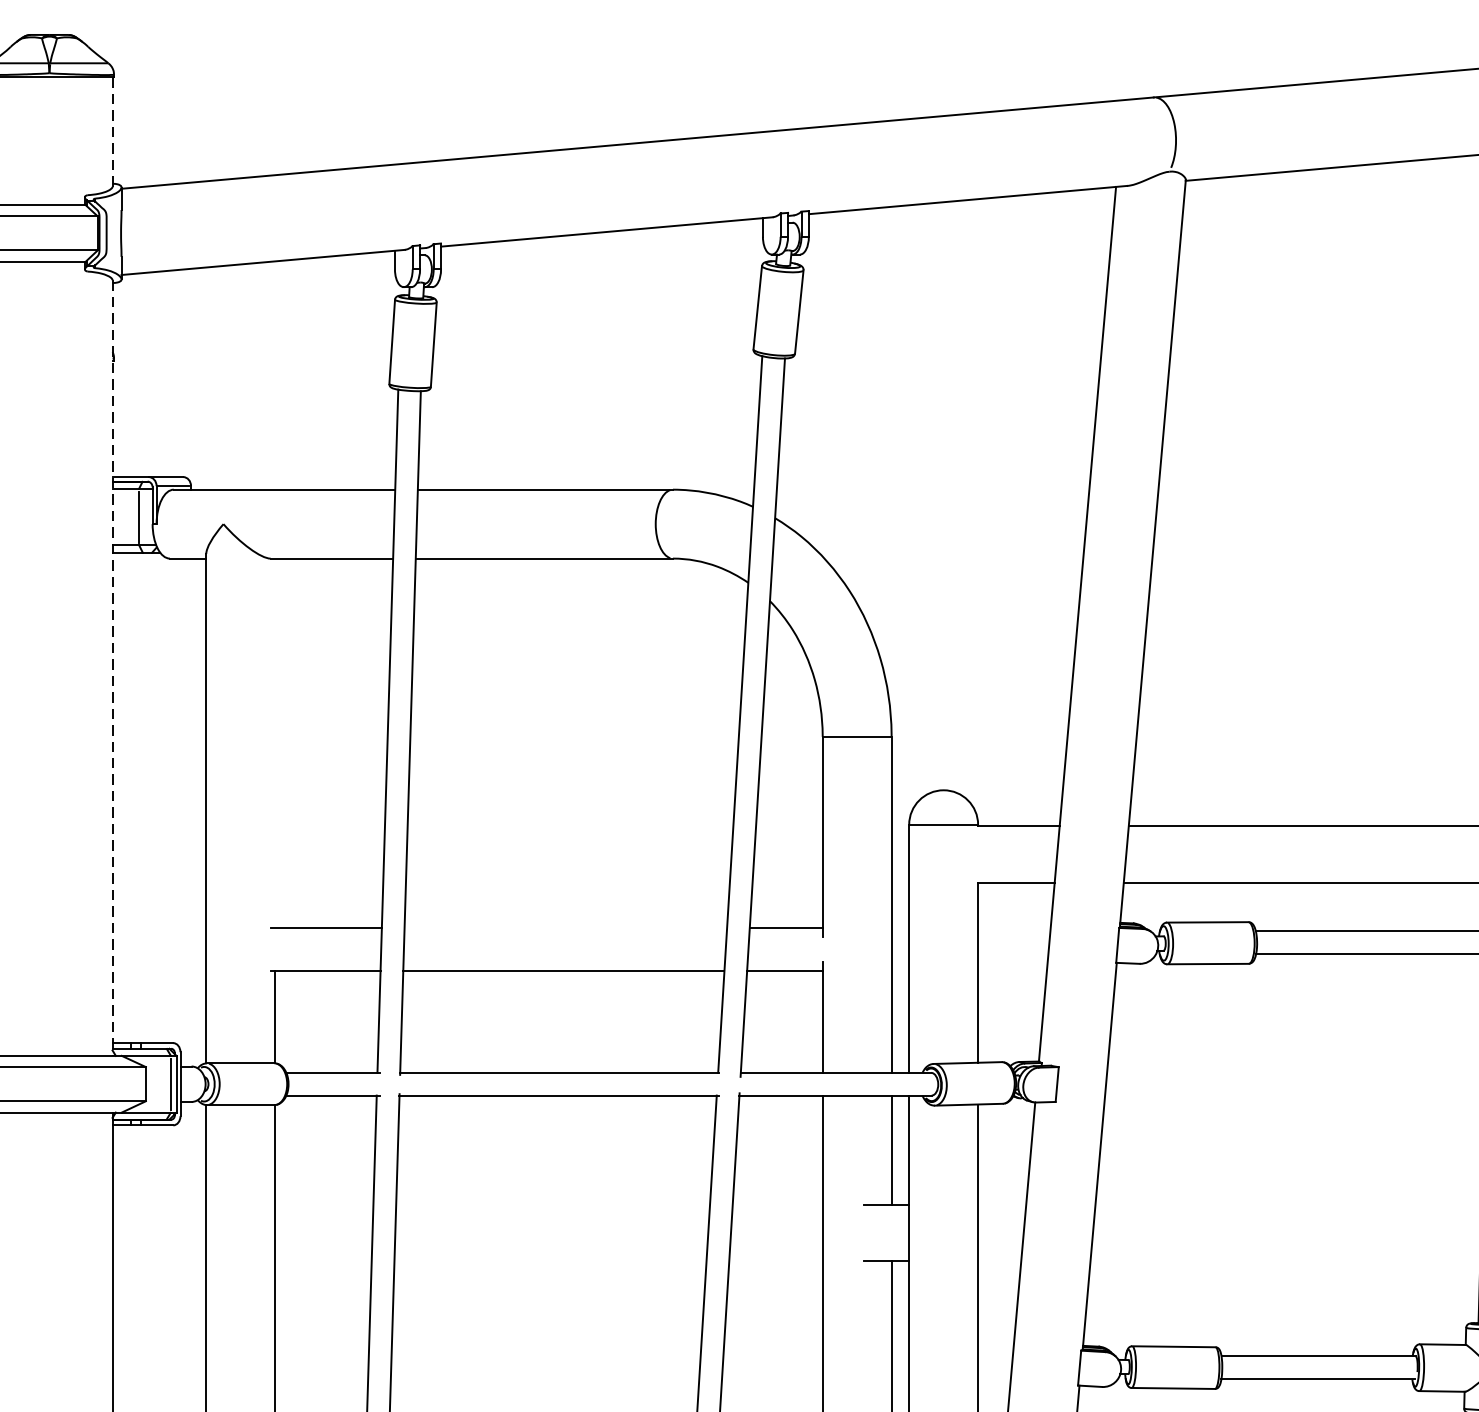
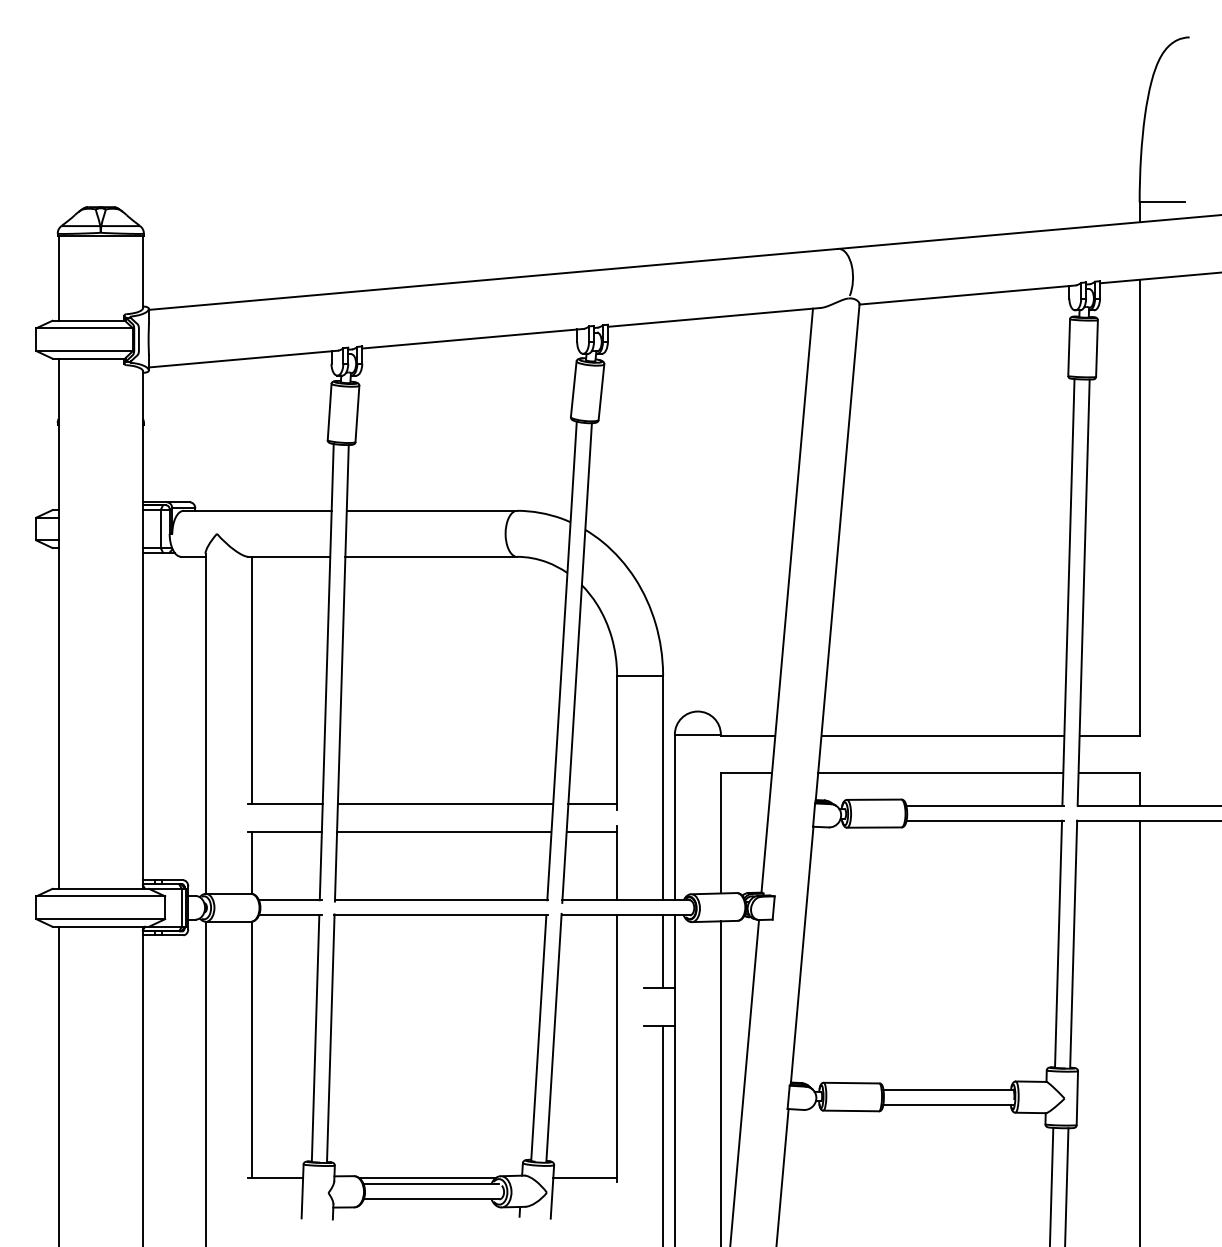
line: (111, 132) -> (142, 272), dashed -> solid
line: (111, 667) -> (142, 629), dashed -> solid
line: (275, 742) -> (251, 679), added
line: (565, 928) -> (445, 803), added

